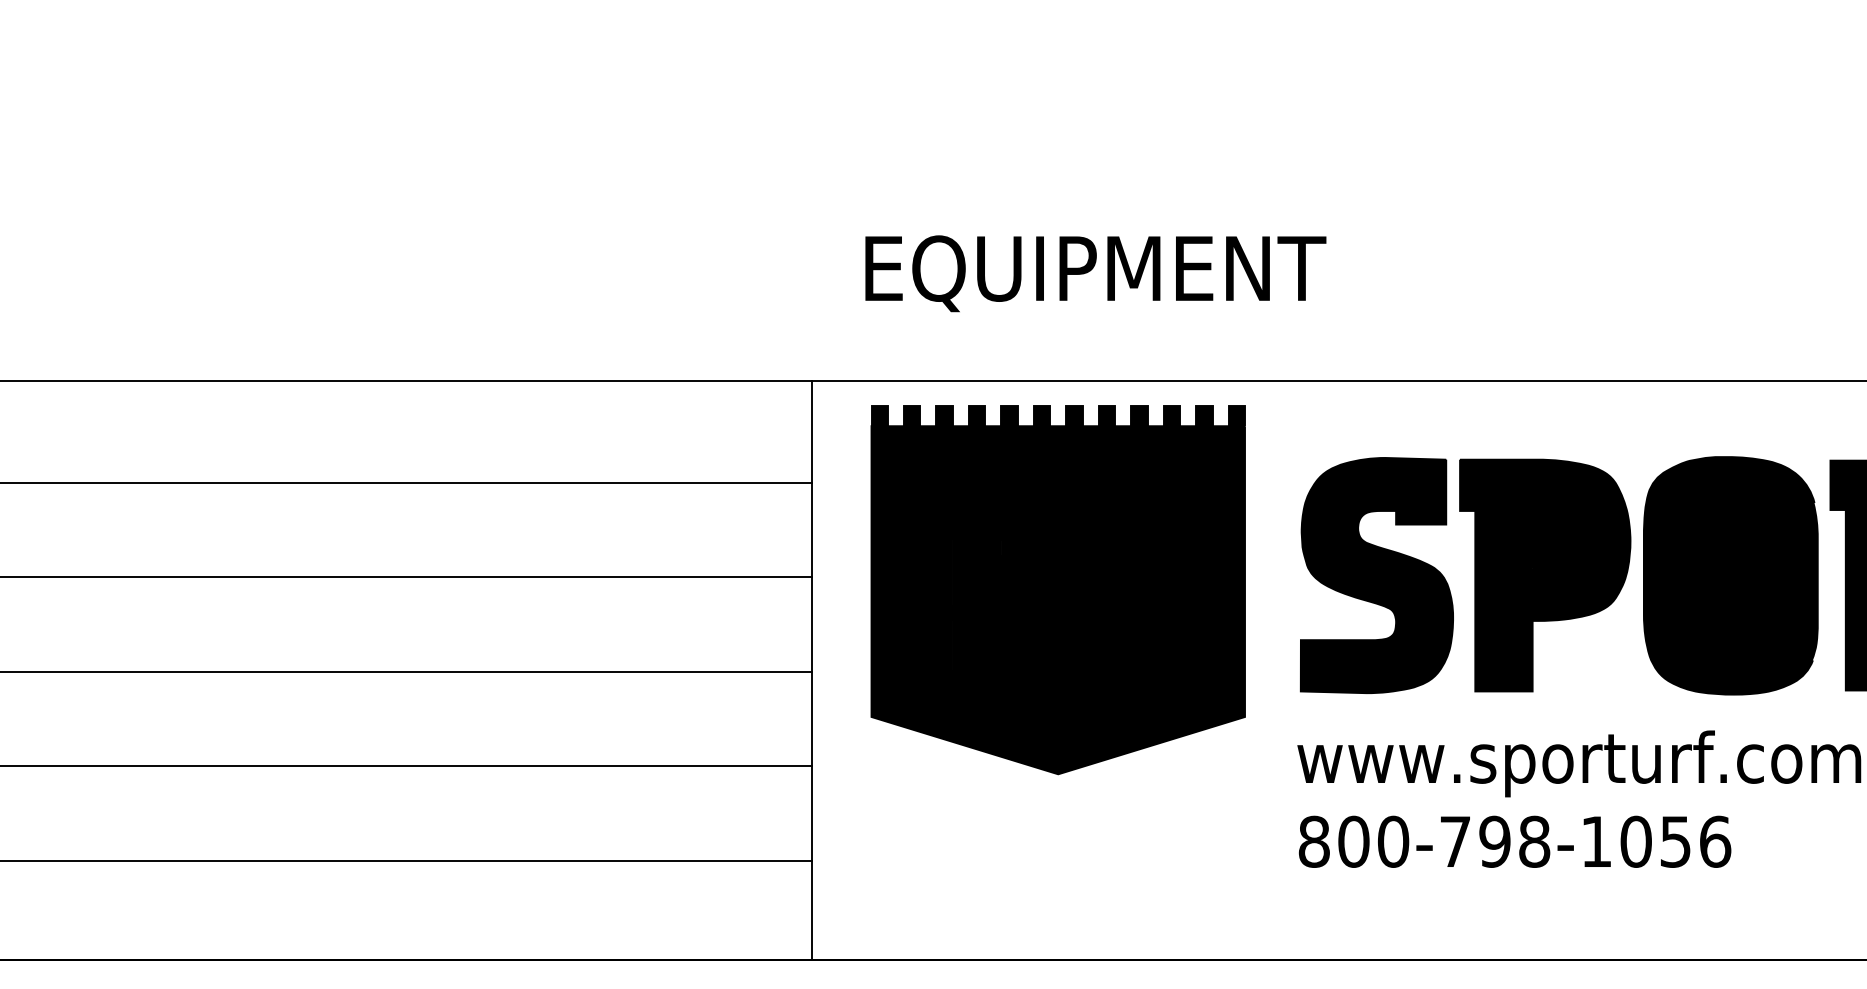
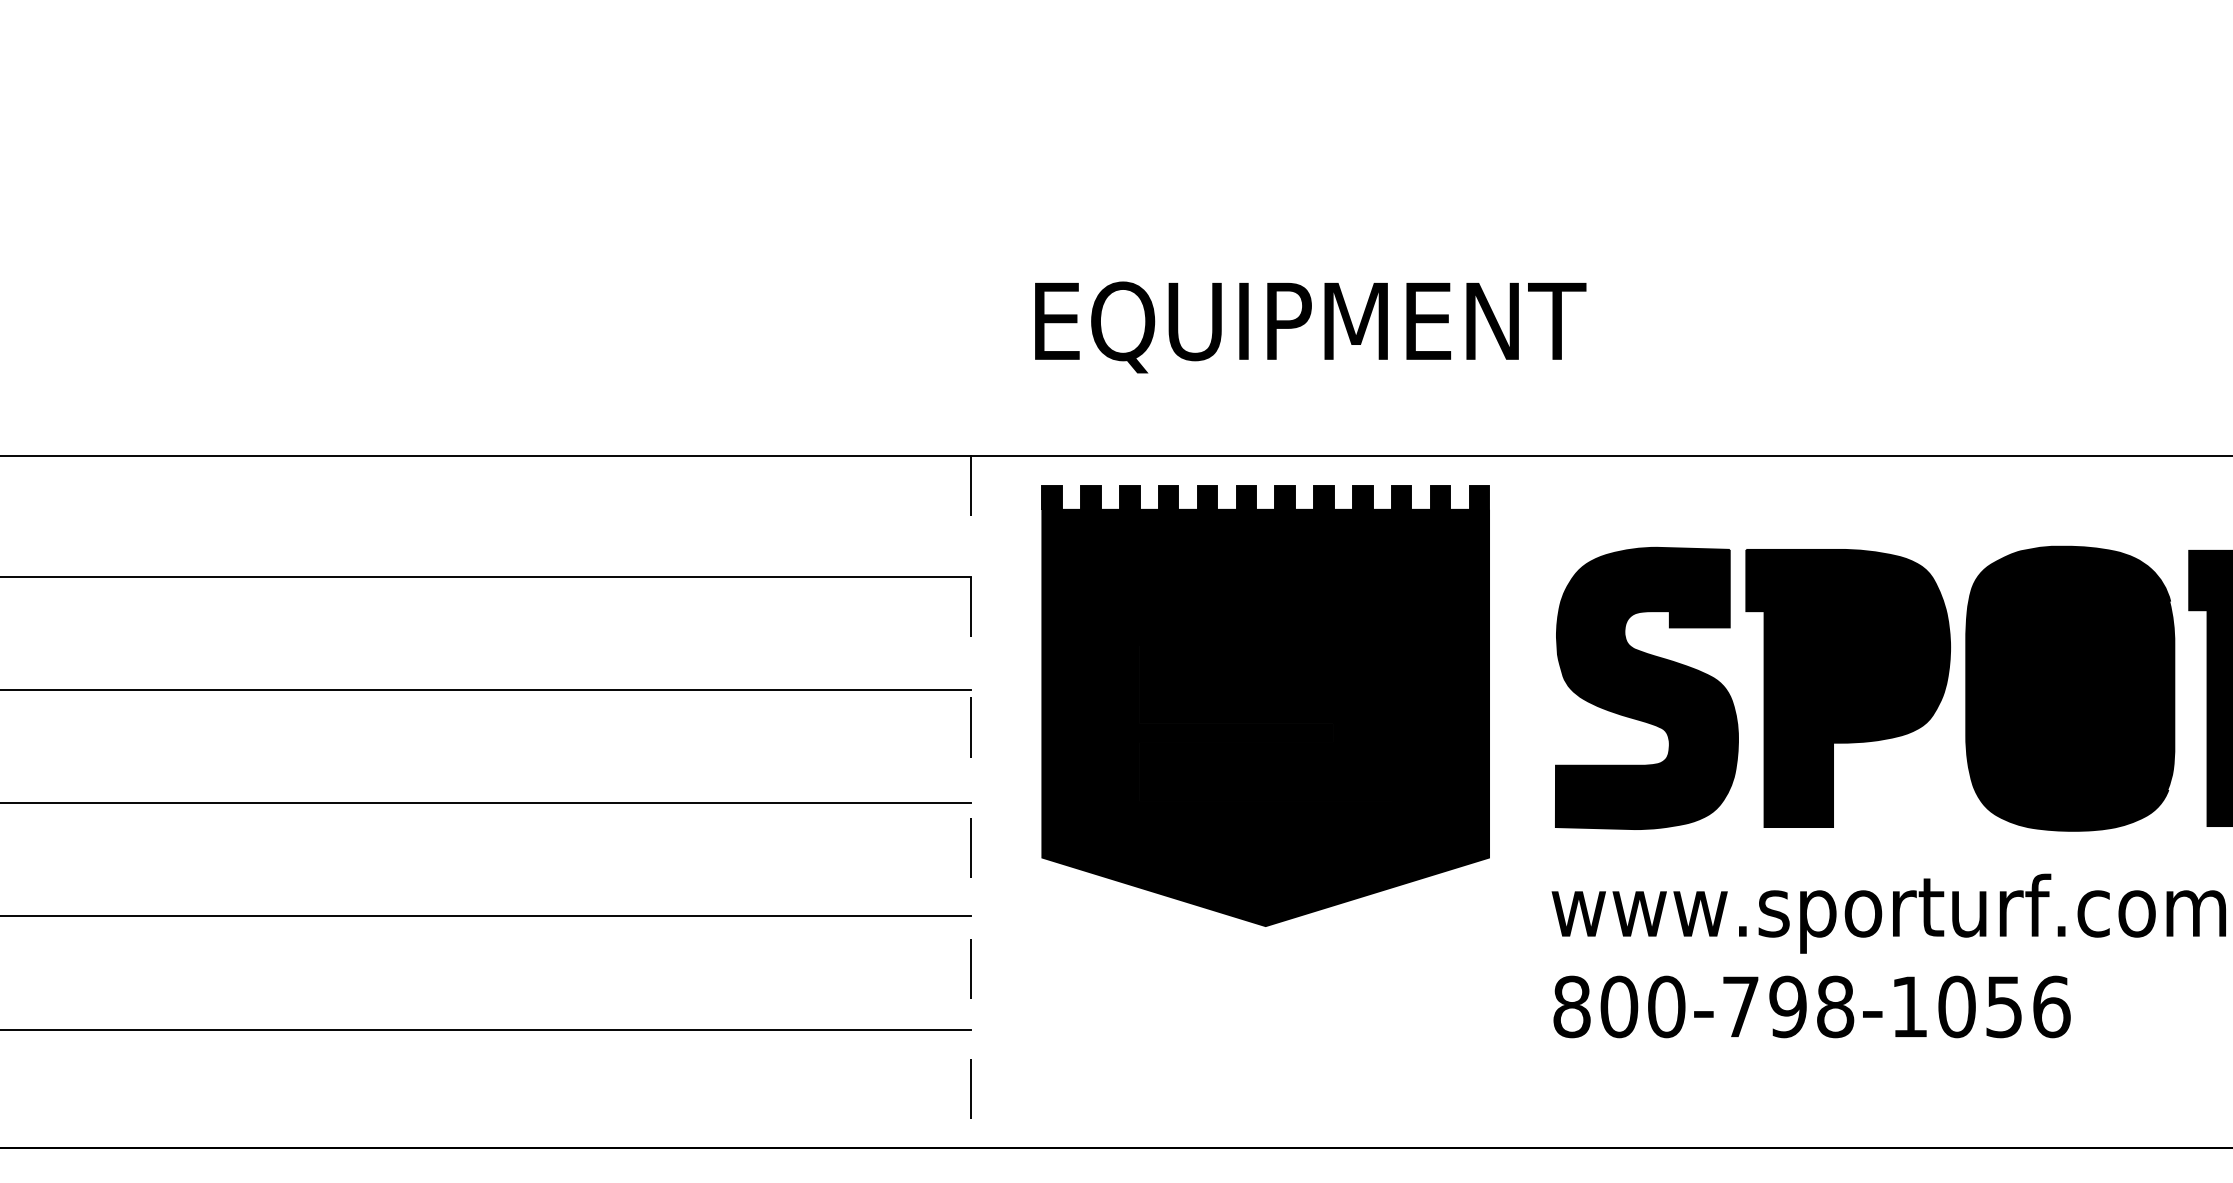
line: (812, 670) -> (971, 802), solid -> dashed

